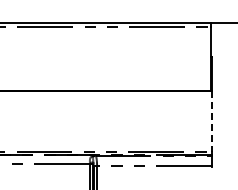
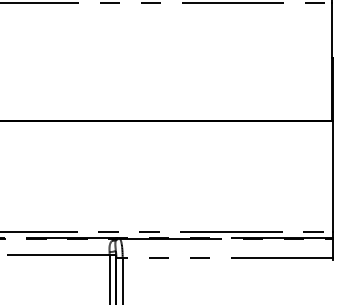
line: (212, 122) -> (334, 178), dashed -> solid

